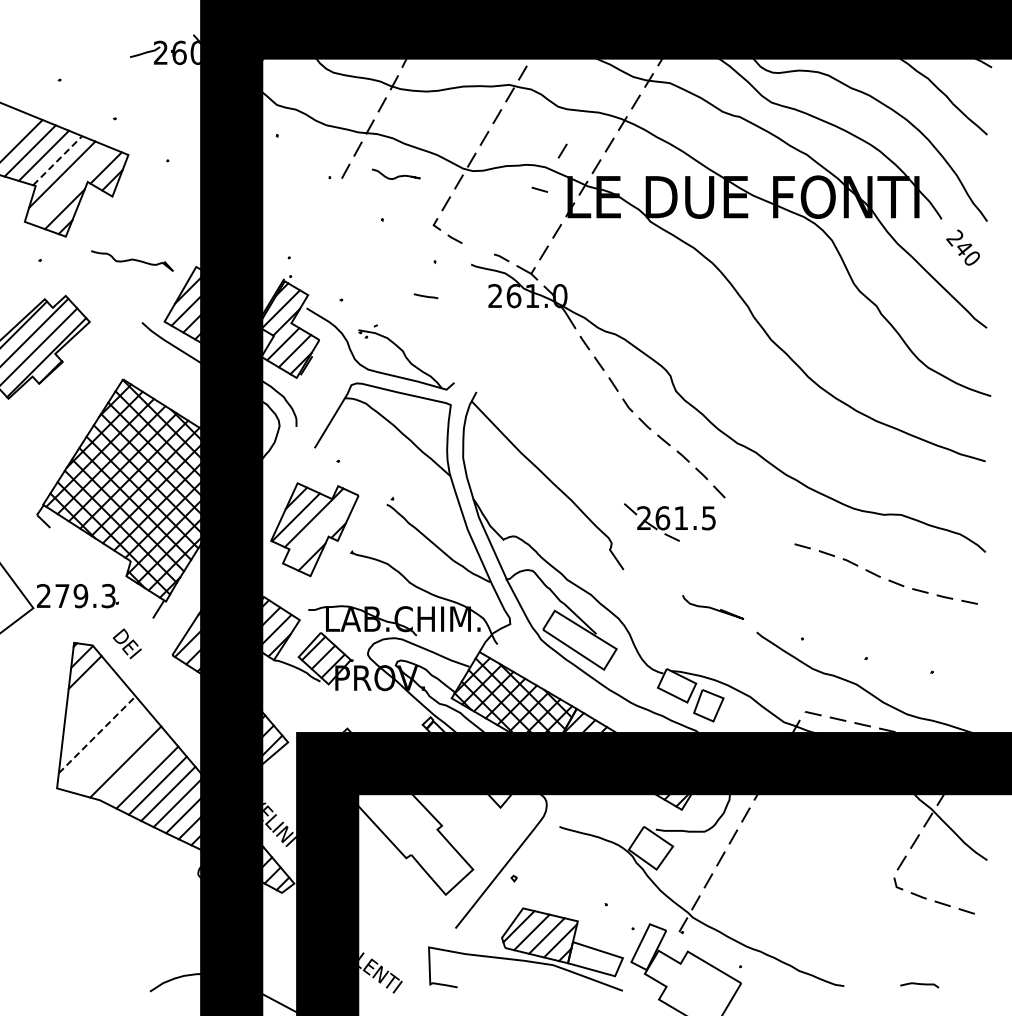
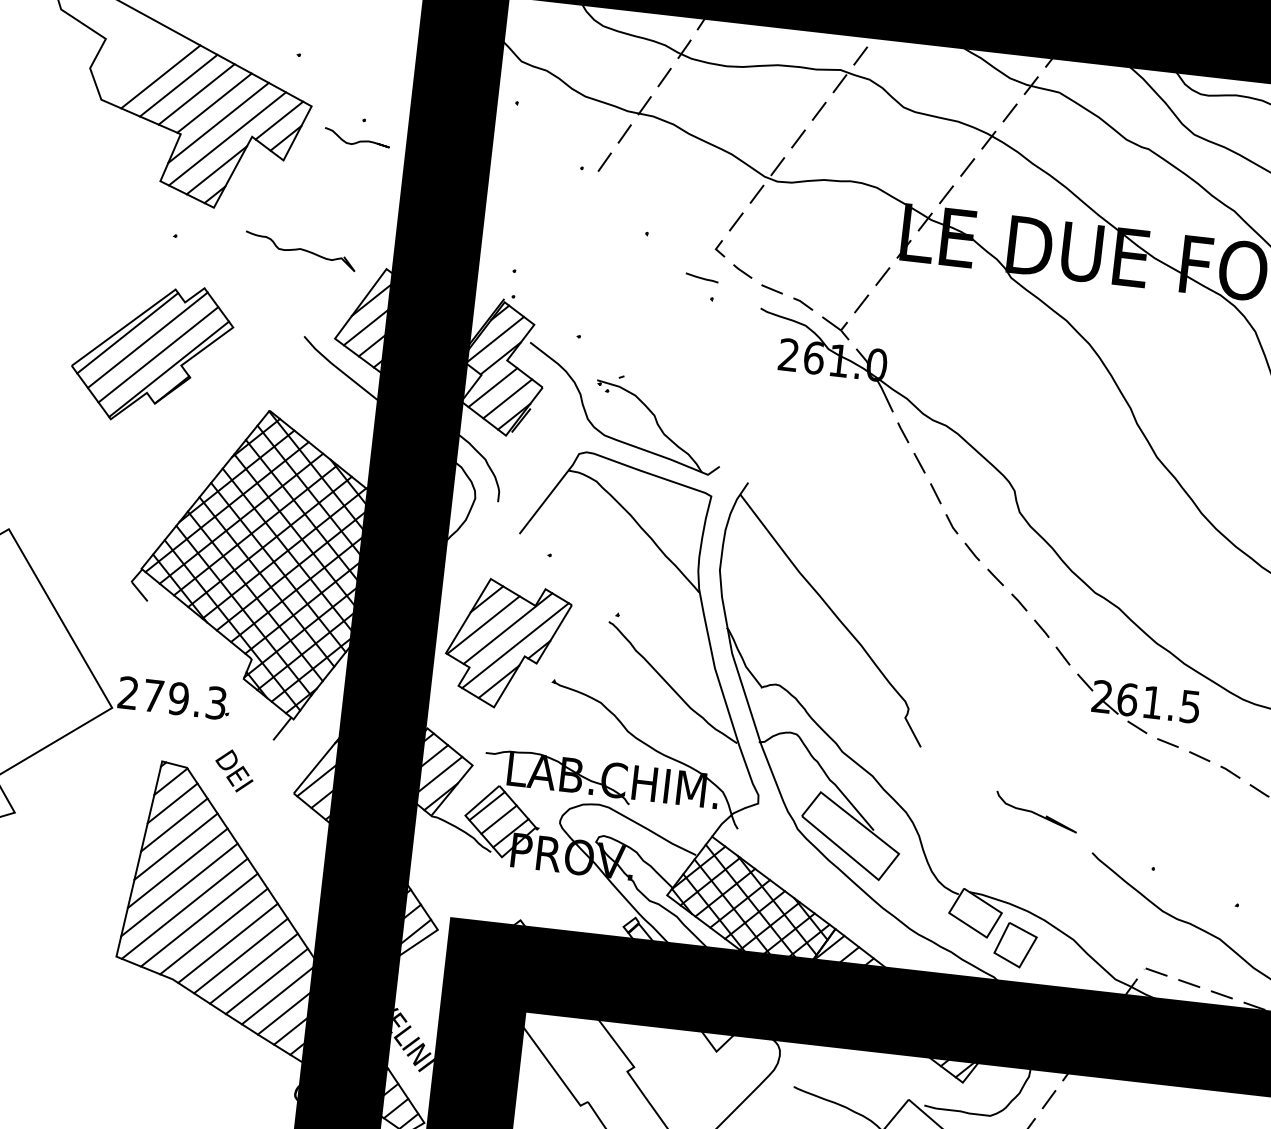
line: (562, 150) -> (902, 167), removed
line: (57, 160) -> (214, 102), dashed -> solid
curve: (398, 175) -> (360, 140), moved
line: (69, 185) -> (226, 138), added
line: (539, 189) -> (771, 288), moved
line: (425, 296) -> (701, 278), moved
part: (669, 522) -> (1136, 706), moved
line: (320, 529) -> (514, 645), added
line: (88, 688) -> (174, 825), added
line: (90, 703) -> (175, 846), added
line: (94, 719) -> (178, 868), added
line: (97, 734) -> (179, 889), dashed -> solid
line: (102, 747) -> (184, 908), added
line: (113, 754) -> (198, 919), added
line: (136, 769) -> (227, 943), added

